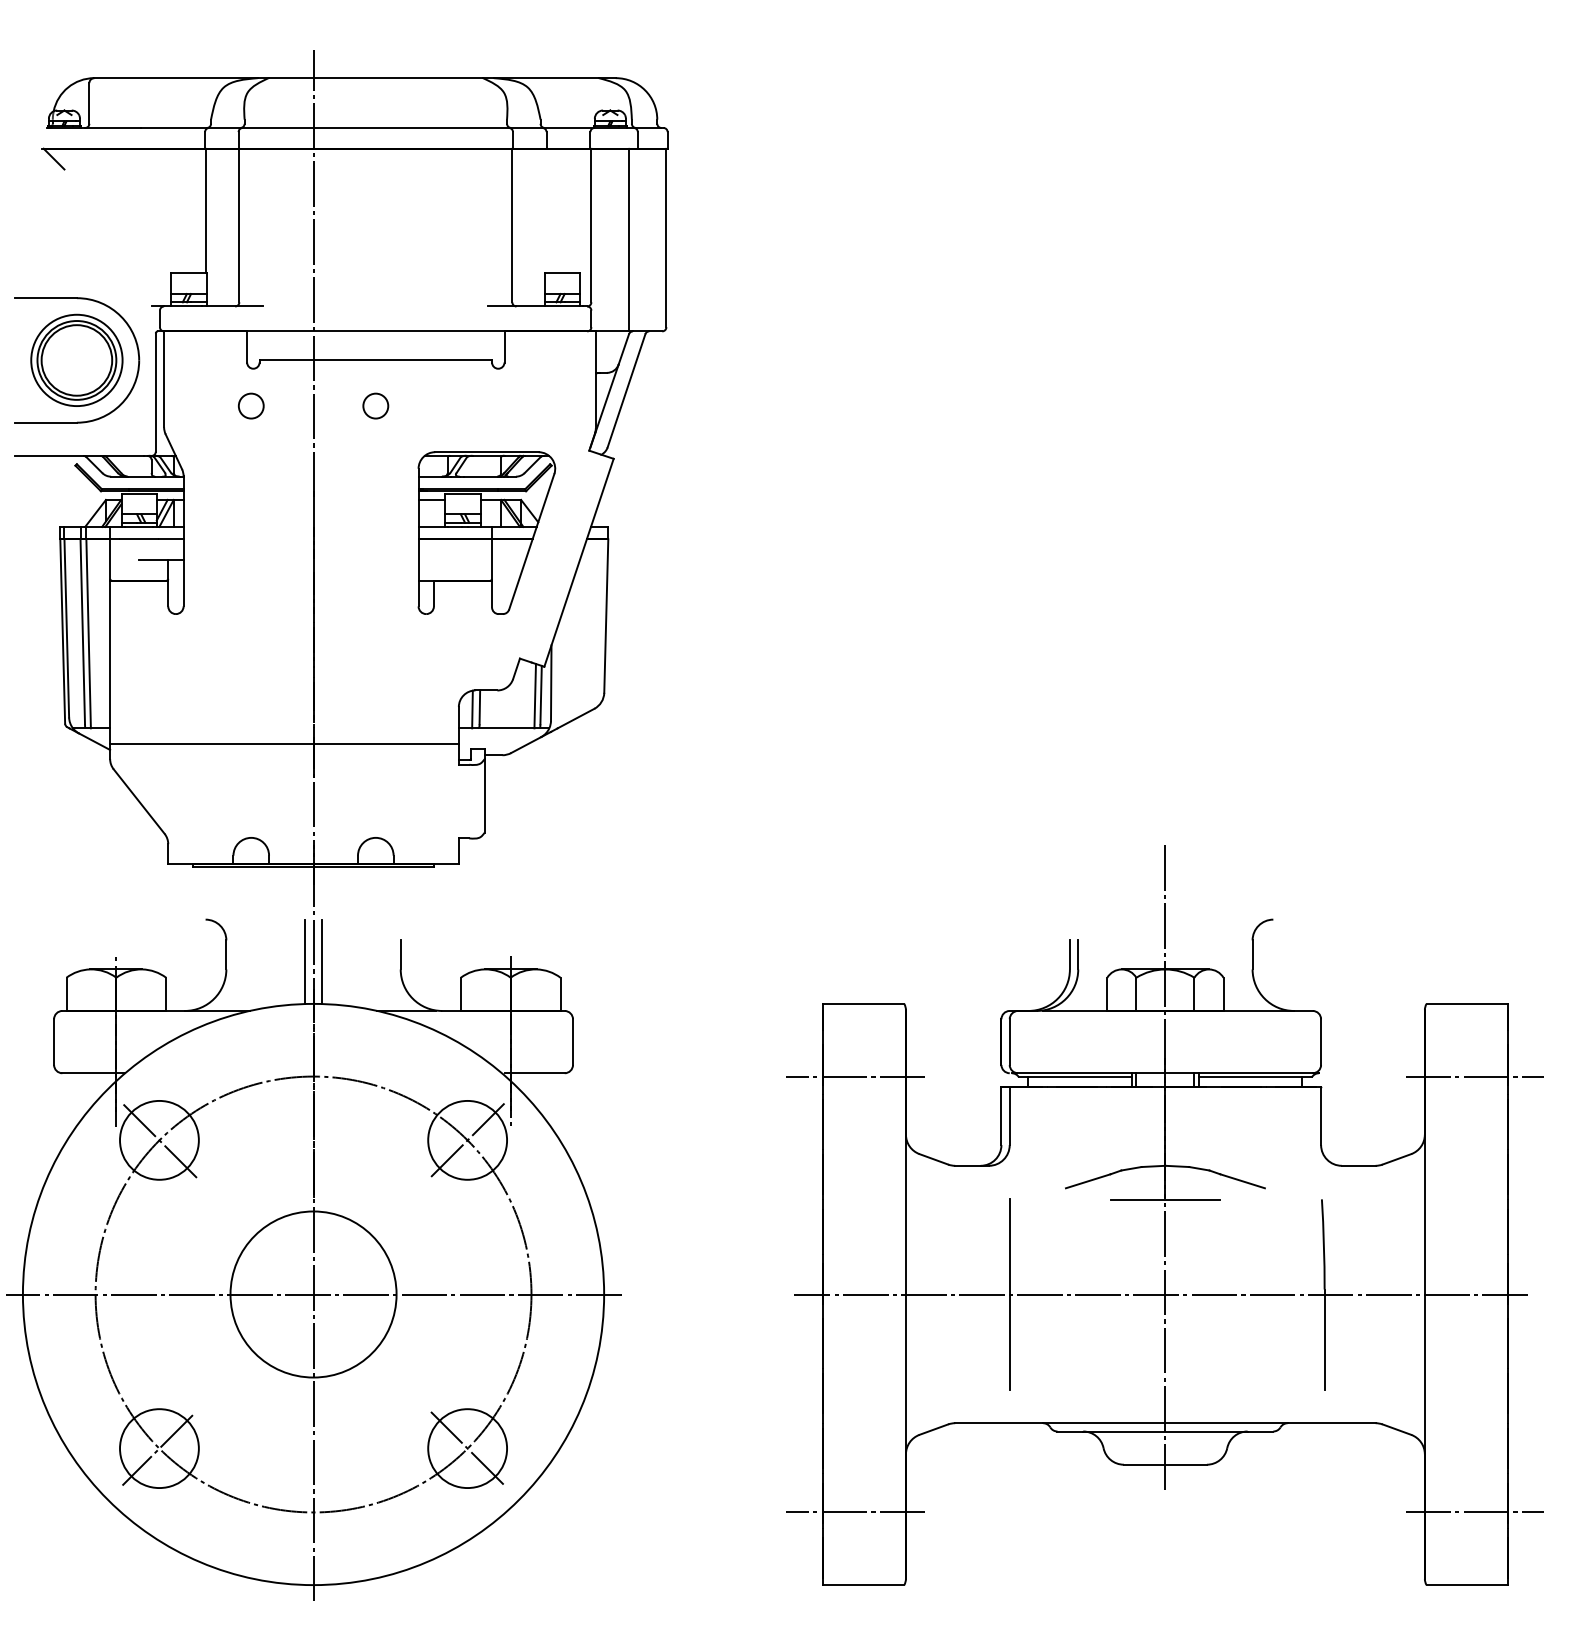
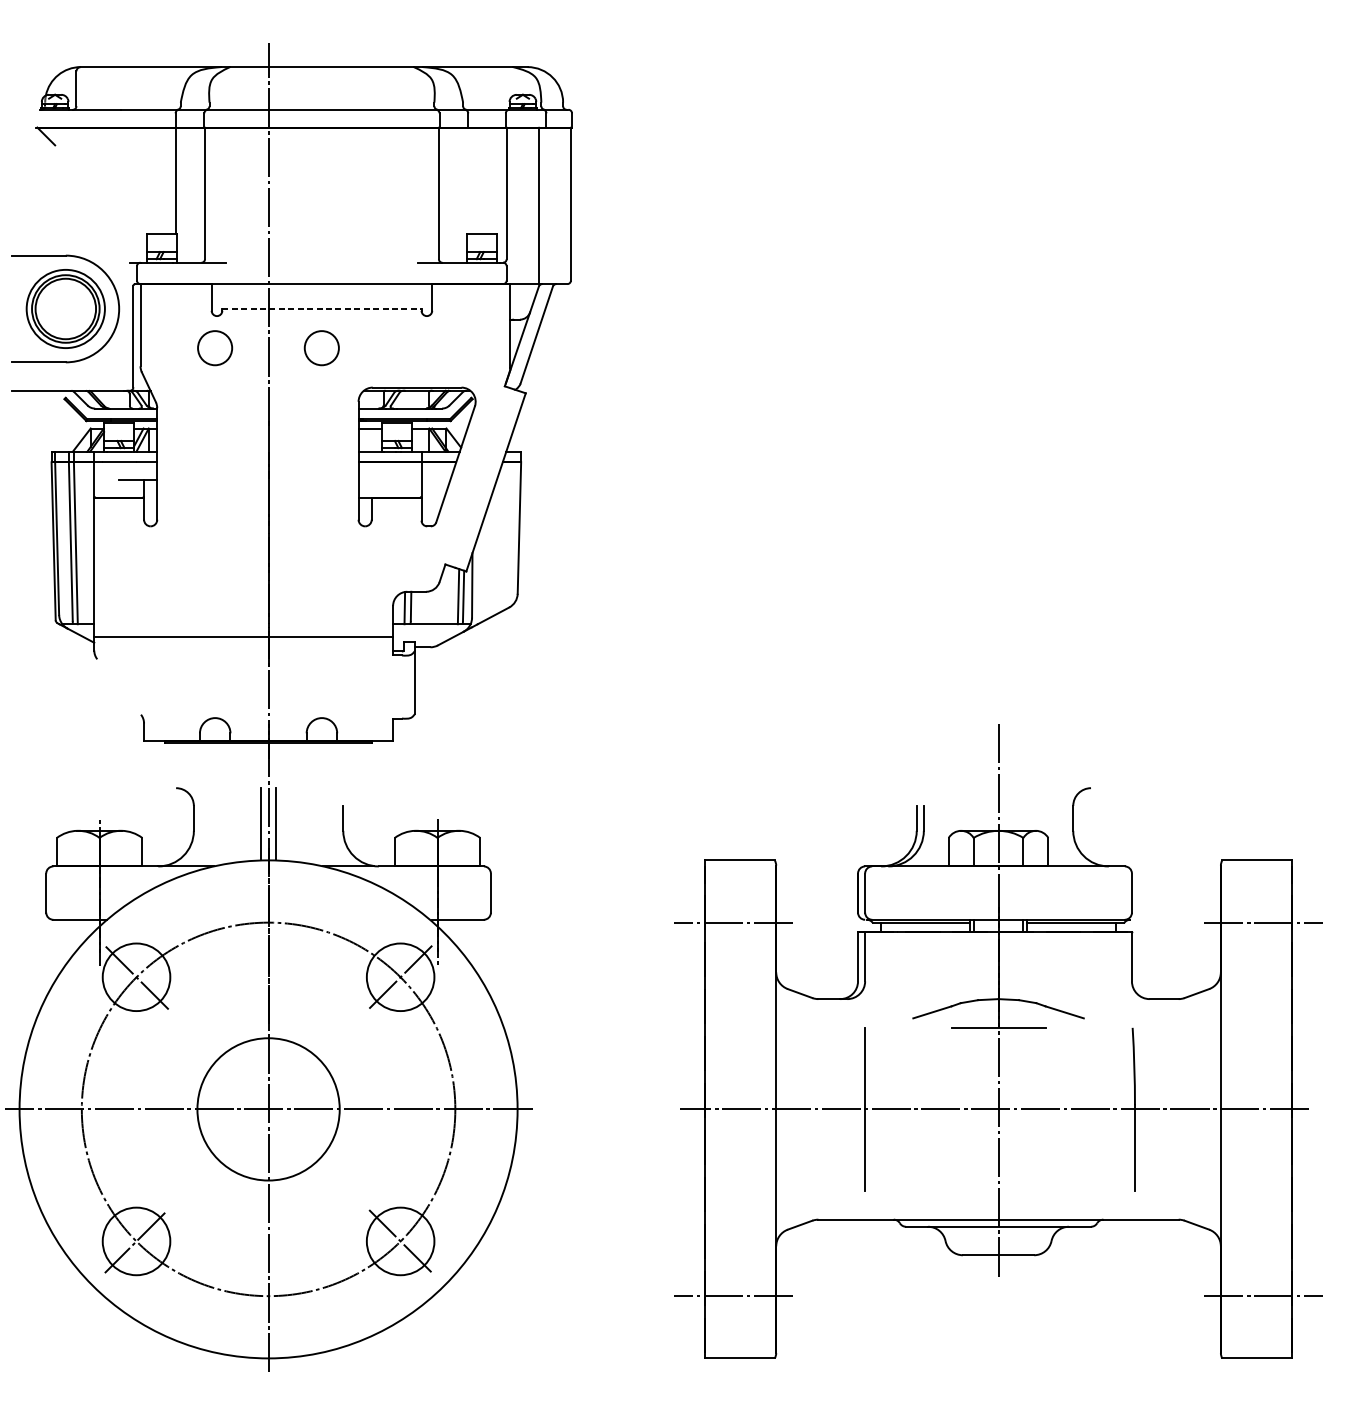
line: (376, 360) -> (322, 309), solid -> dashed
circle: (251, 405) -> (215, 347), size x1.6
circle: (375, 405) -> (321, 347), size x1.6
line: (138, 801) -> (118, 686), removed

